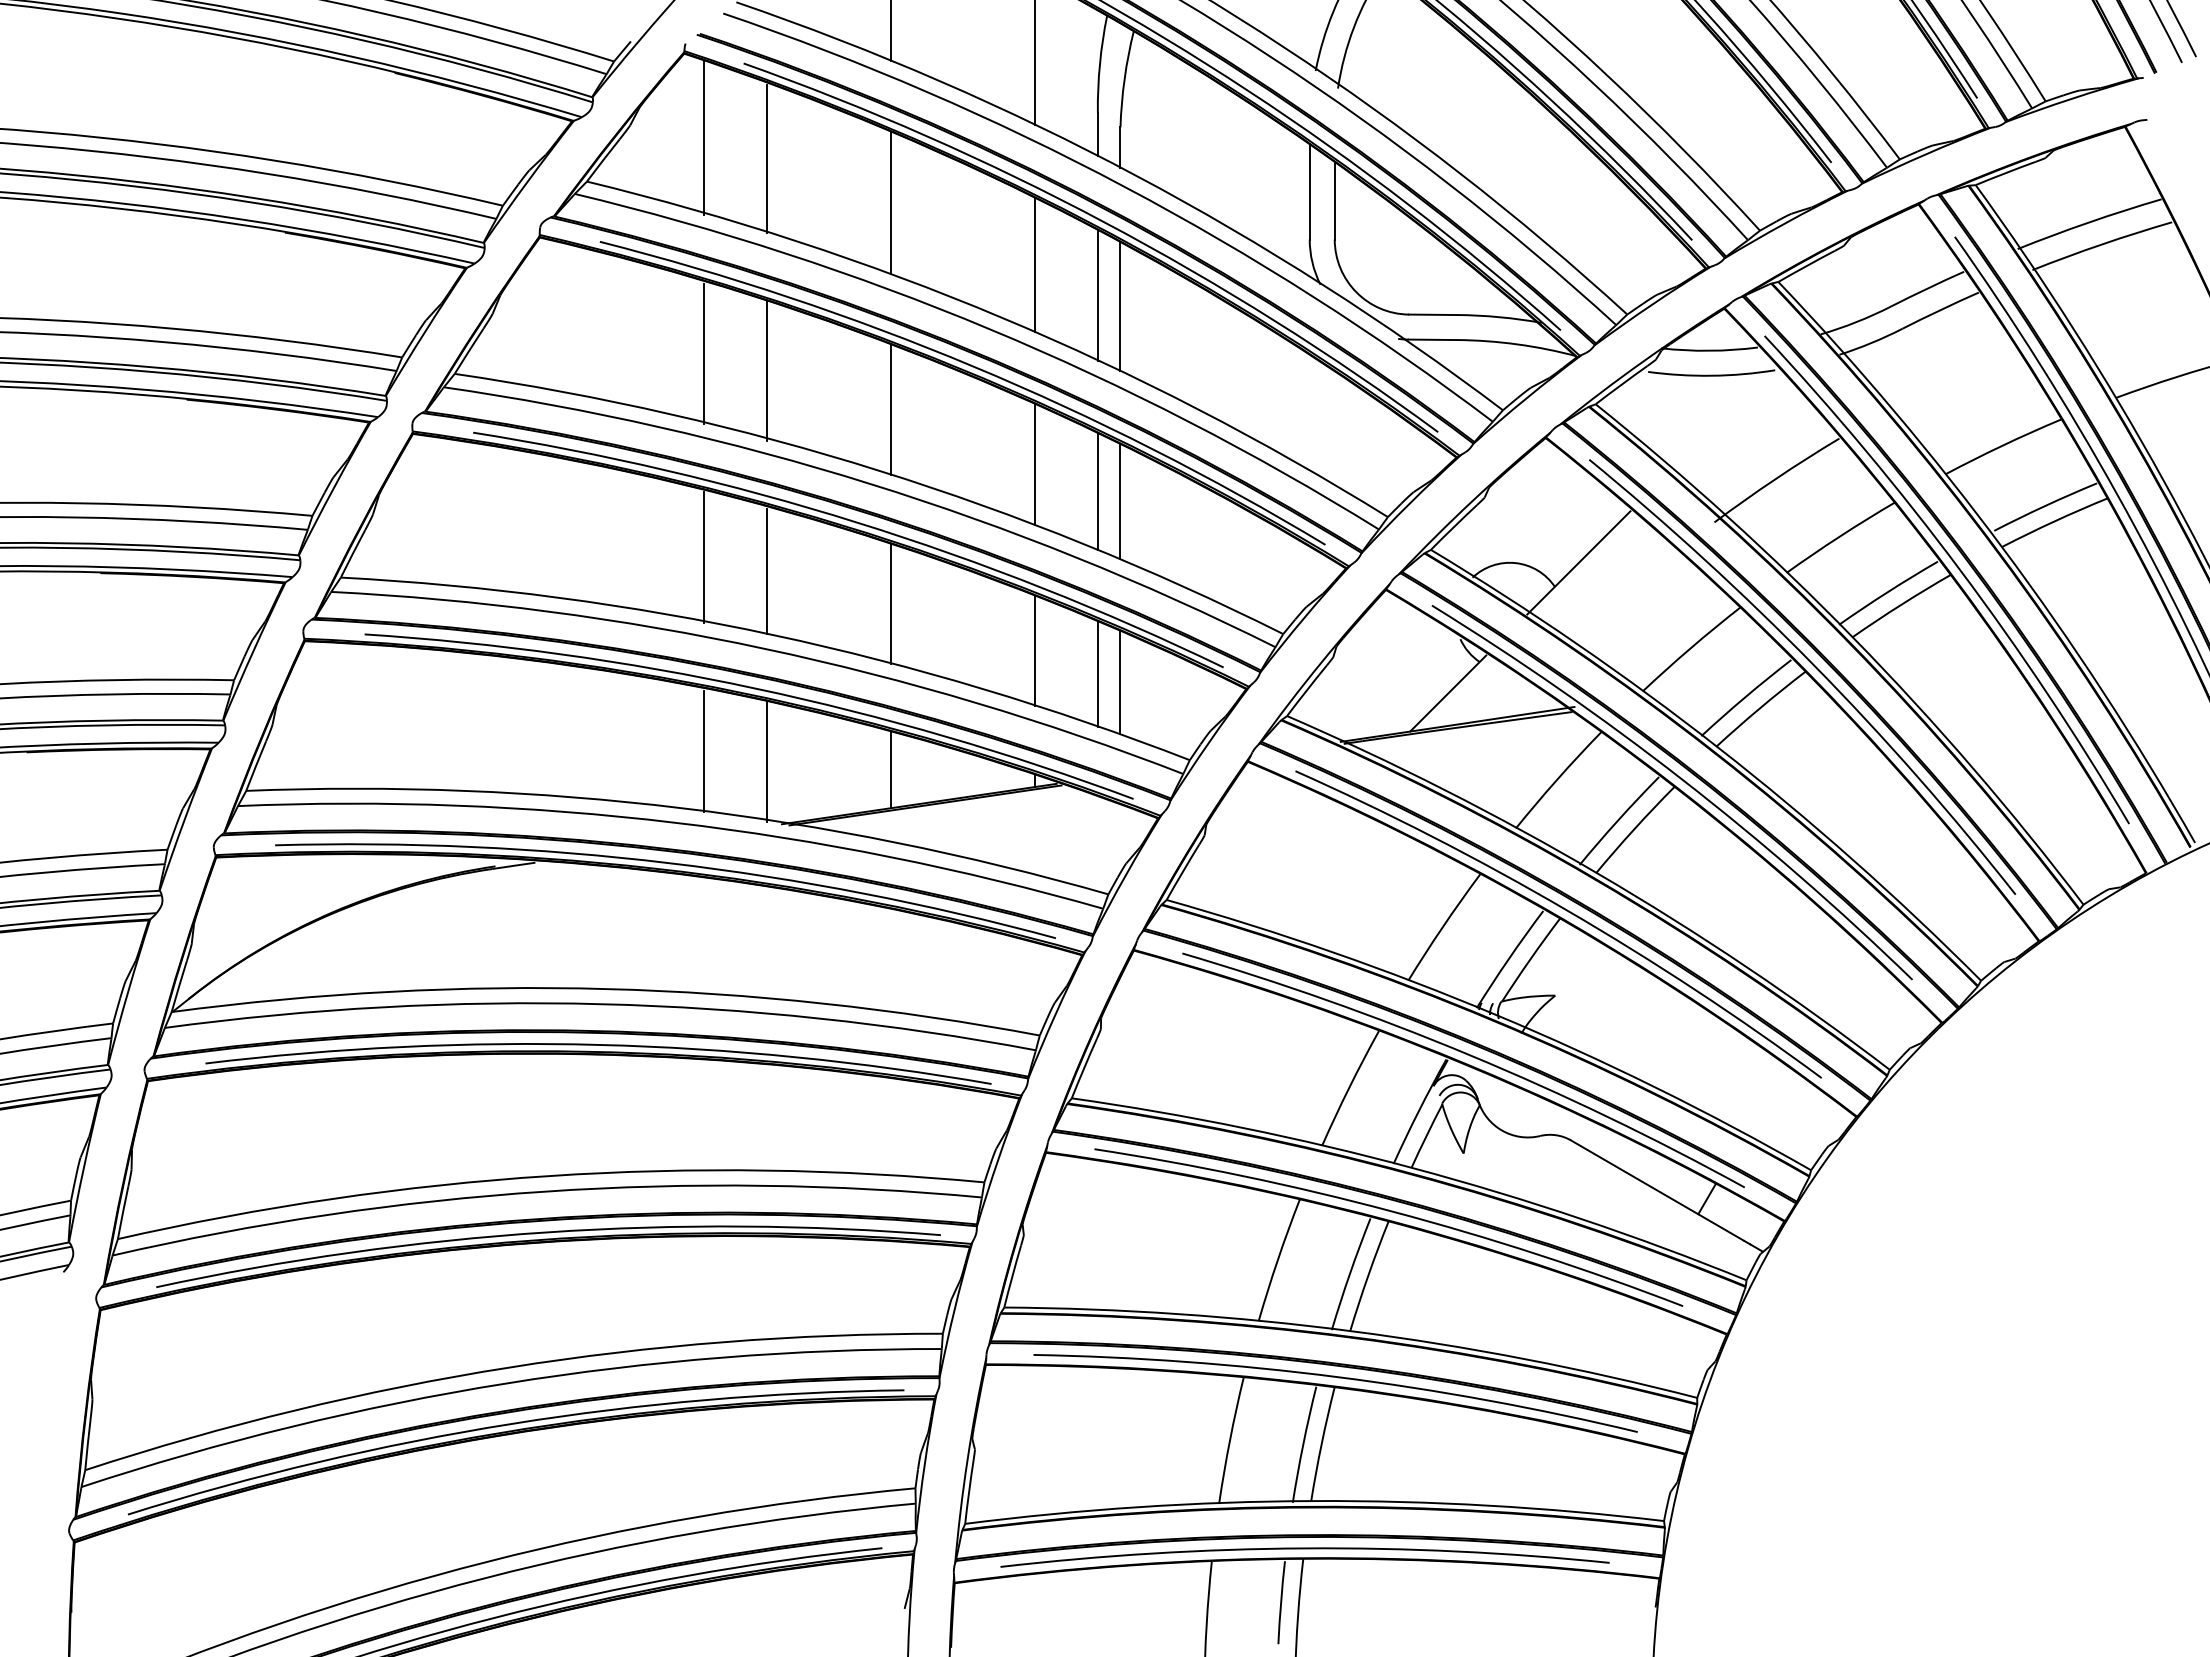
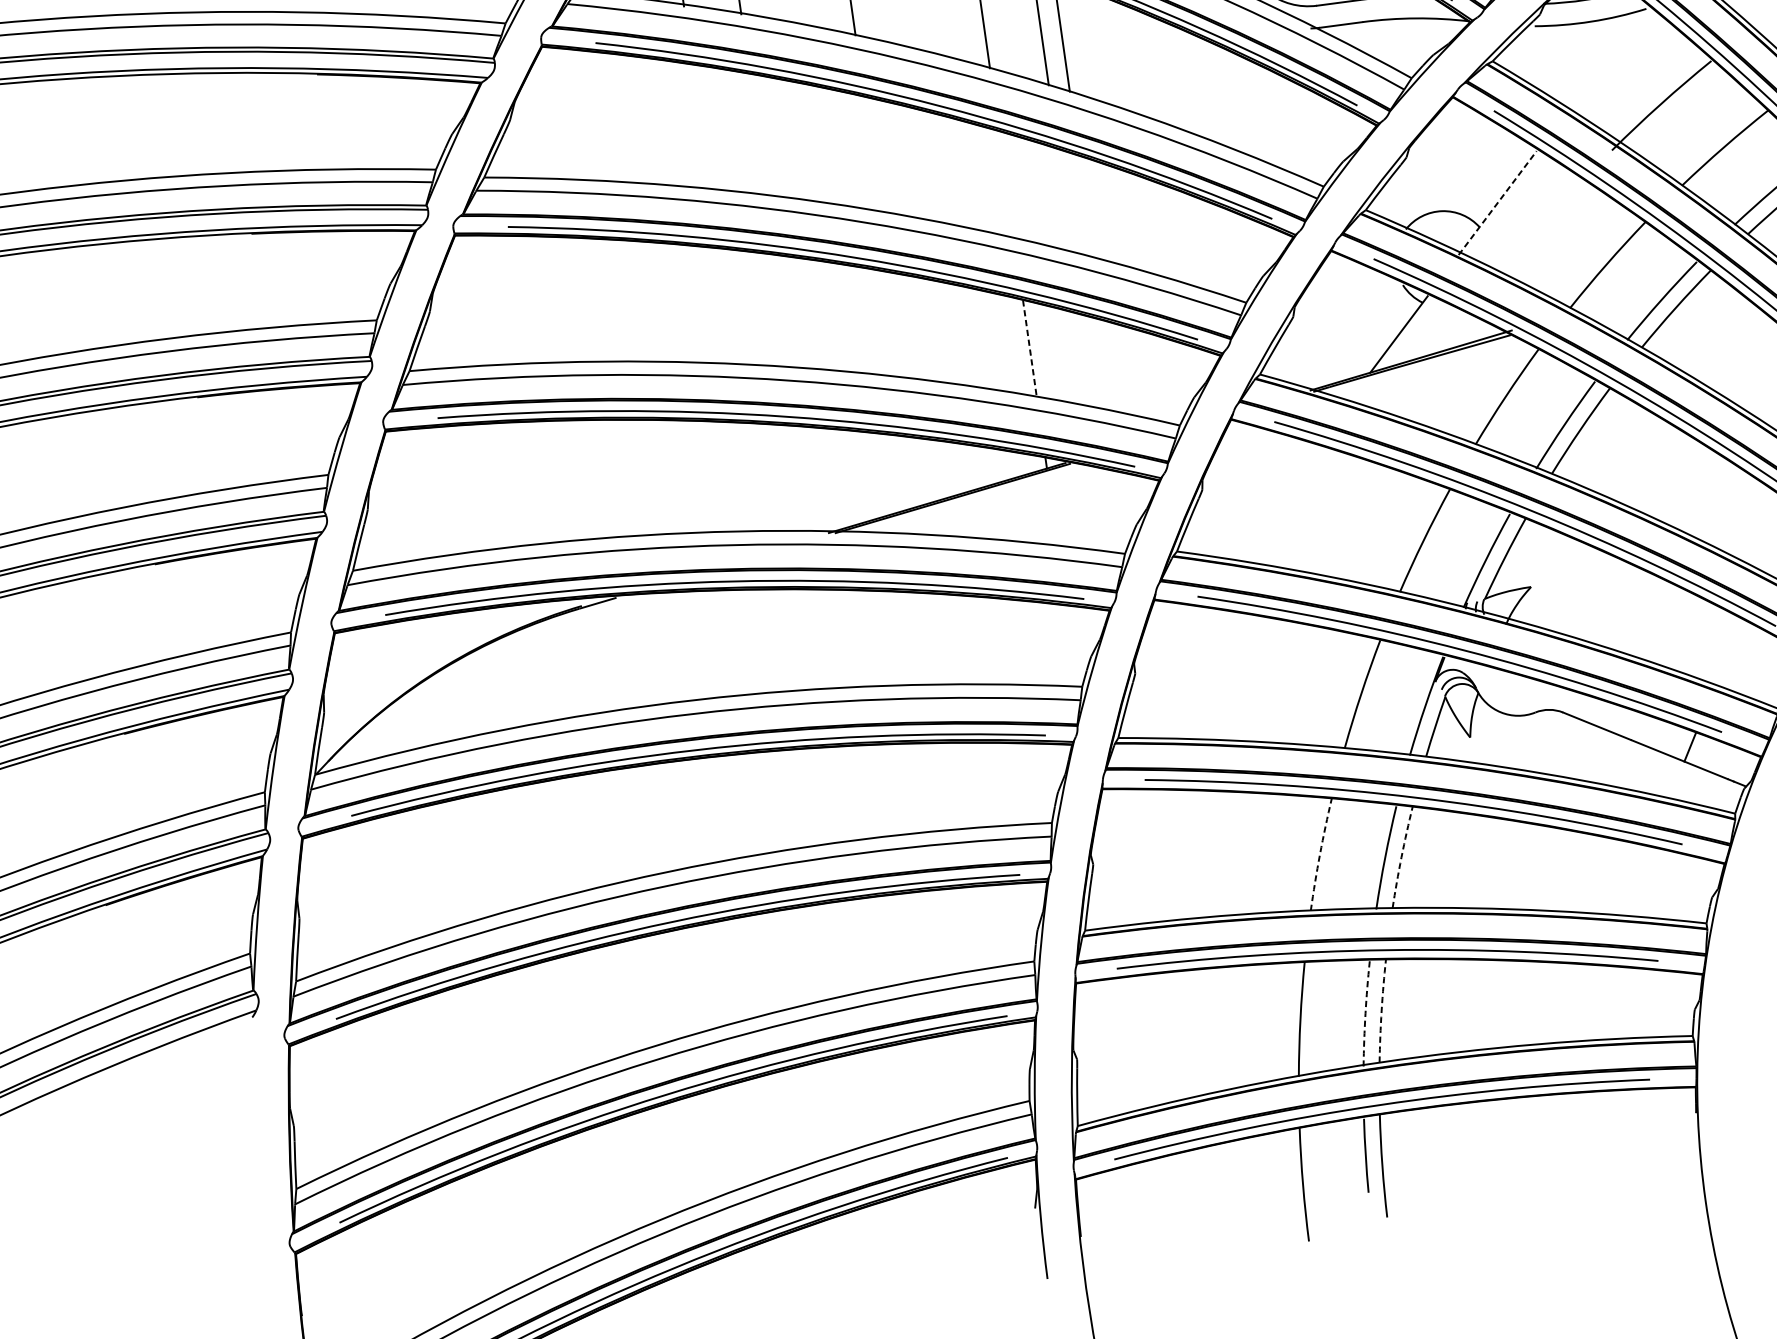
line: (704, 353) -> (701, 128), removed
line: (766, 370) -> (758, 135), removed
line: (890, 409) -> (872, 154), removed
line: (1035, 464) -> (1006, 184), removed
line: (1097, 491) -> (1064, 200), removed
line: (1120, 501) -> (1086, 206), removed
line: (704, 557) -> (727, 307), removed
line: (1579, 562) -> (1498, 202), solid -> dashed
line: (766, 571) -> (783, 312), removed
line: (890, 603) -> (896, 325), removed
line: (1035, 650) -> (1030, 348), solid -> dashed
line: (1097, 673) -> (1087, 360), removed
line: (1120, 682) -> (1109, 365), removed
line: (704, 751) -> (751, 478), removed
line: (766, 762) -> (807, 480), removed
line: (890, 769) -> (917, 471), removed
arc: (1277, 1259) -> (1319, 854), solid -> dashed
arc: (1368, 1275) -> (1401, 856), solid -> dashed
arc: (1321, 1443) -> (1381, 1010), solid -> dashed
arc: (1303, 1444) -> (1365, 1013), solid -> dashed

